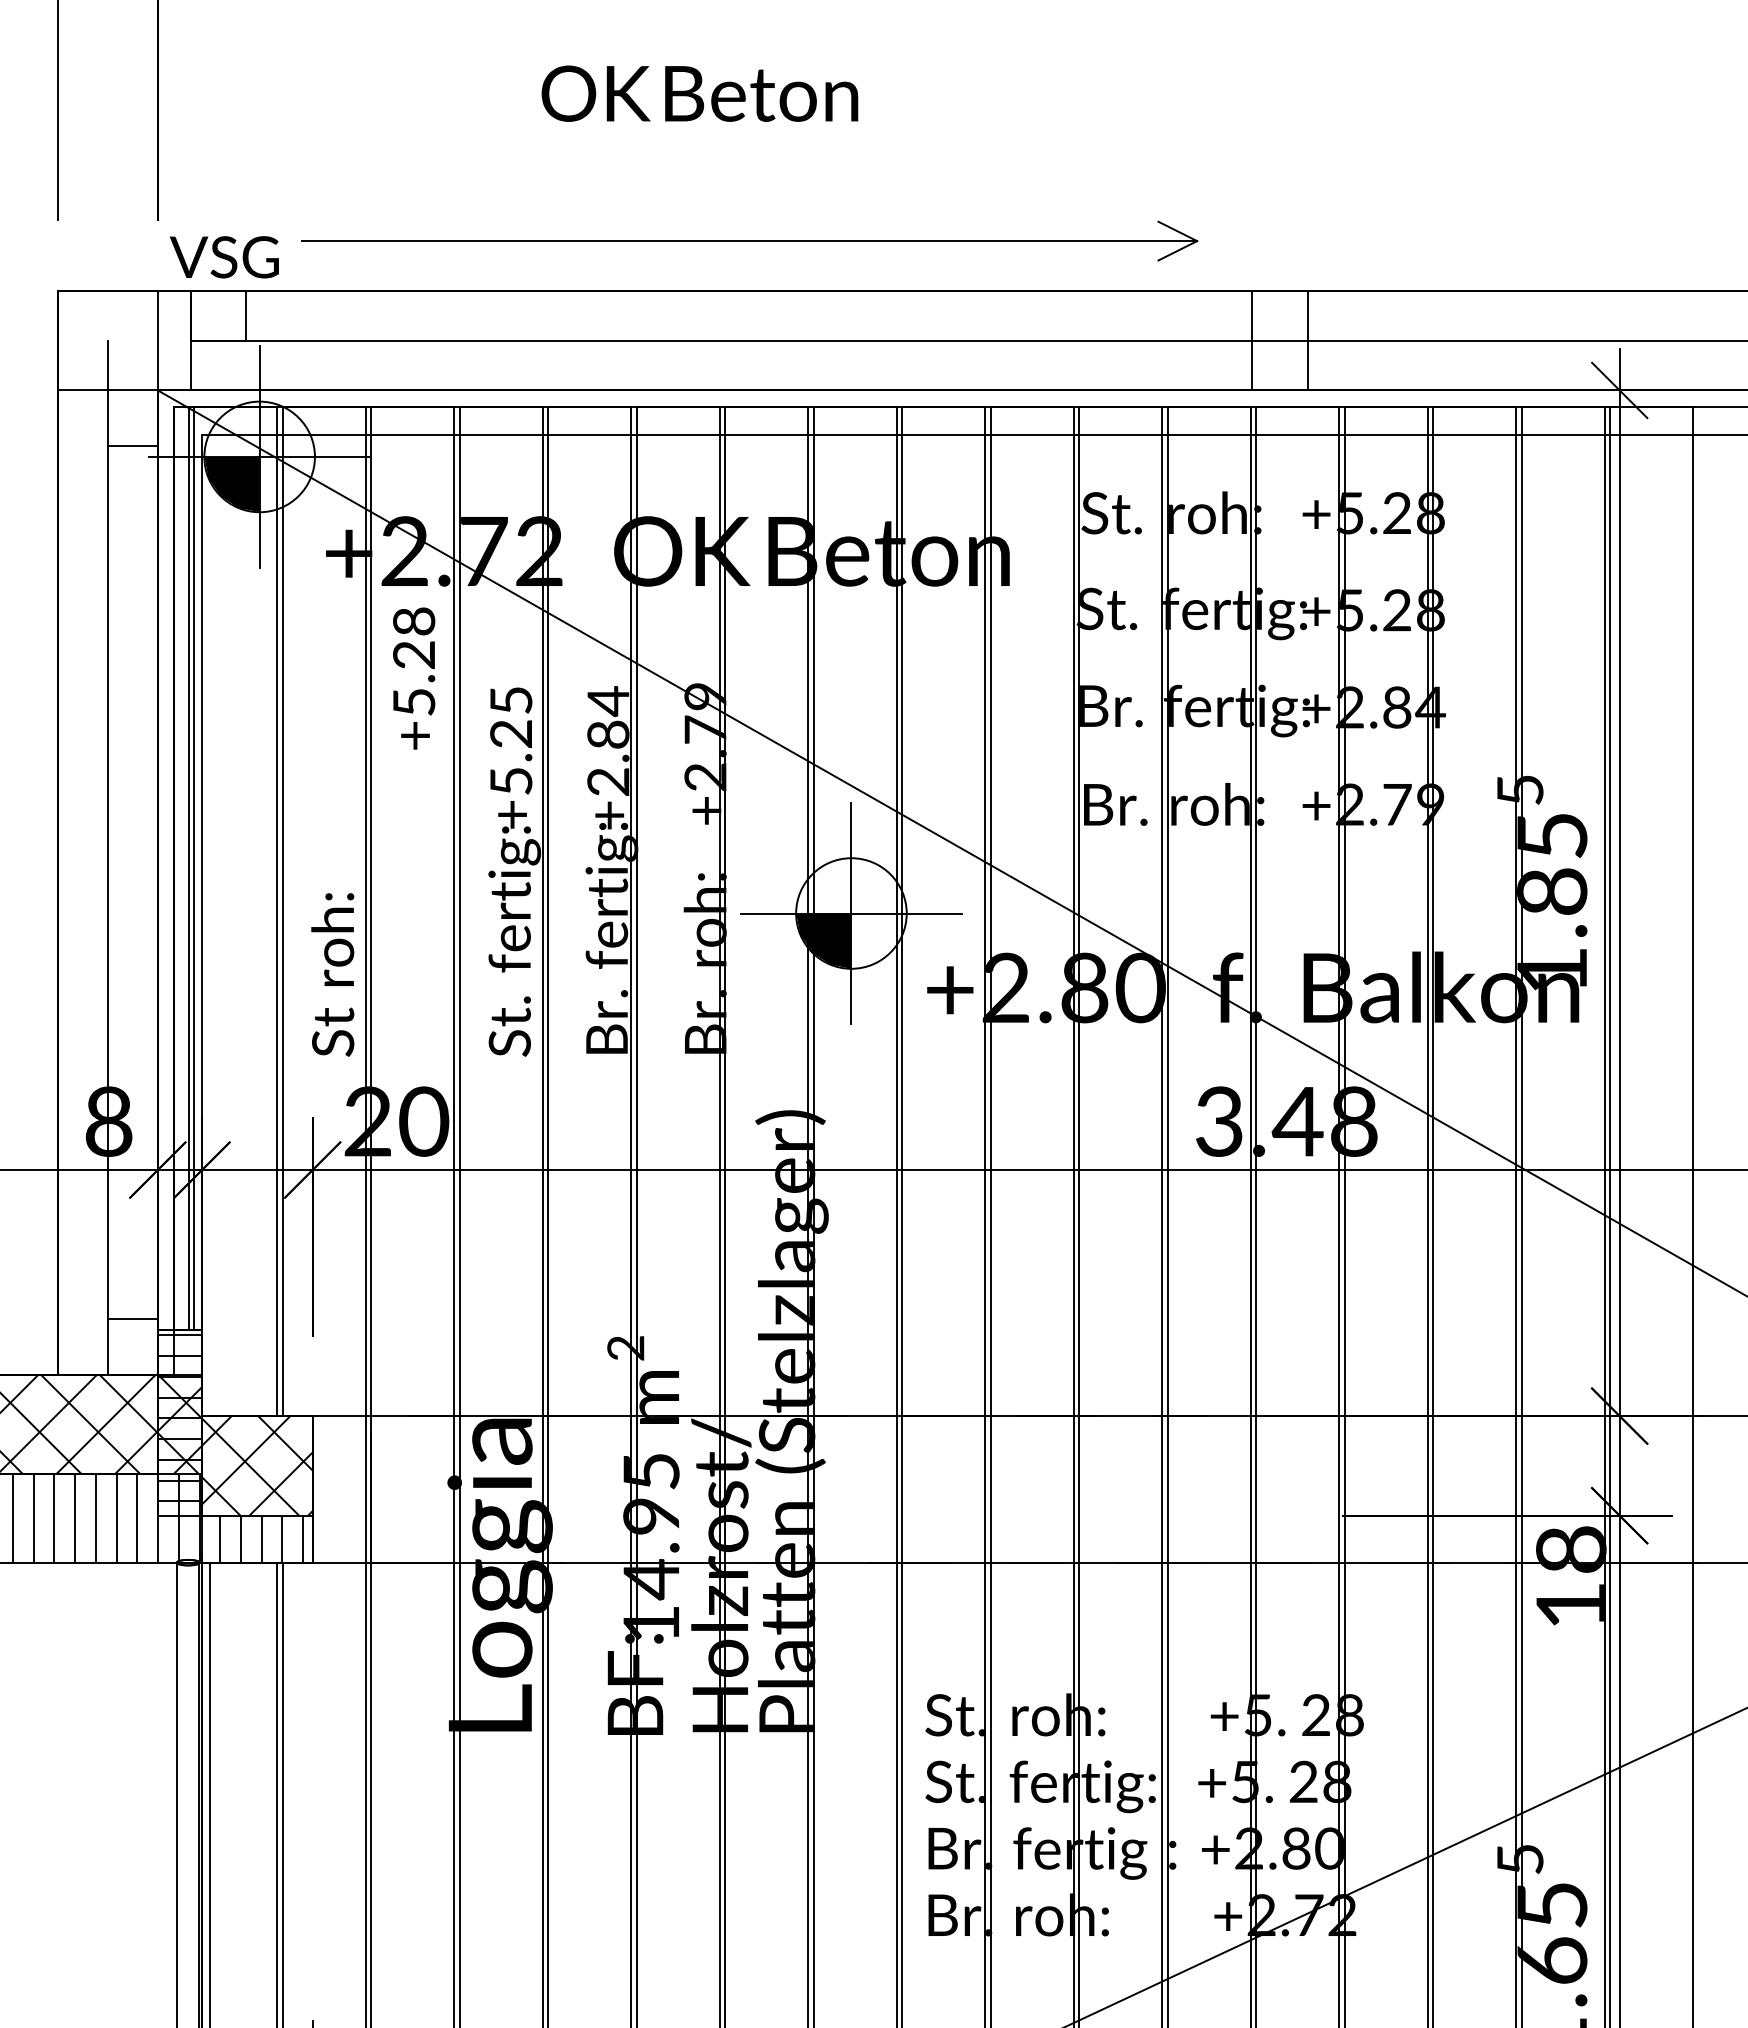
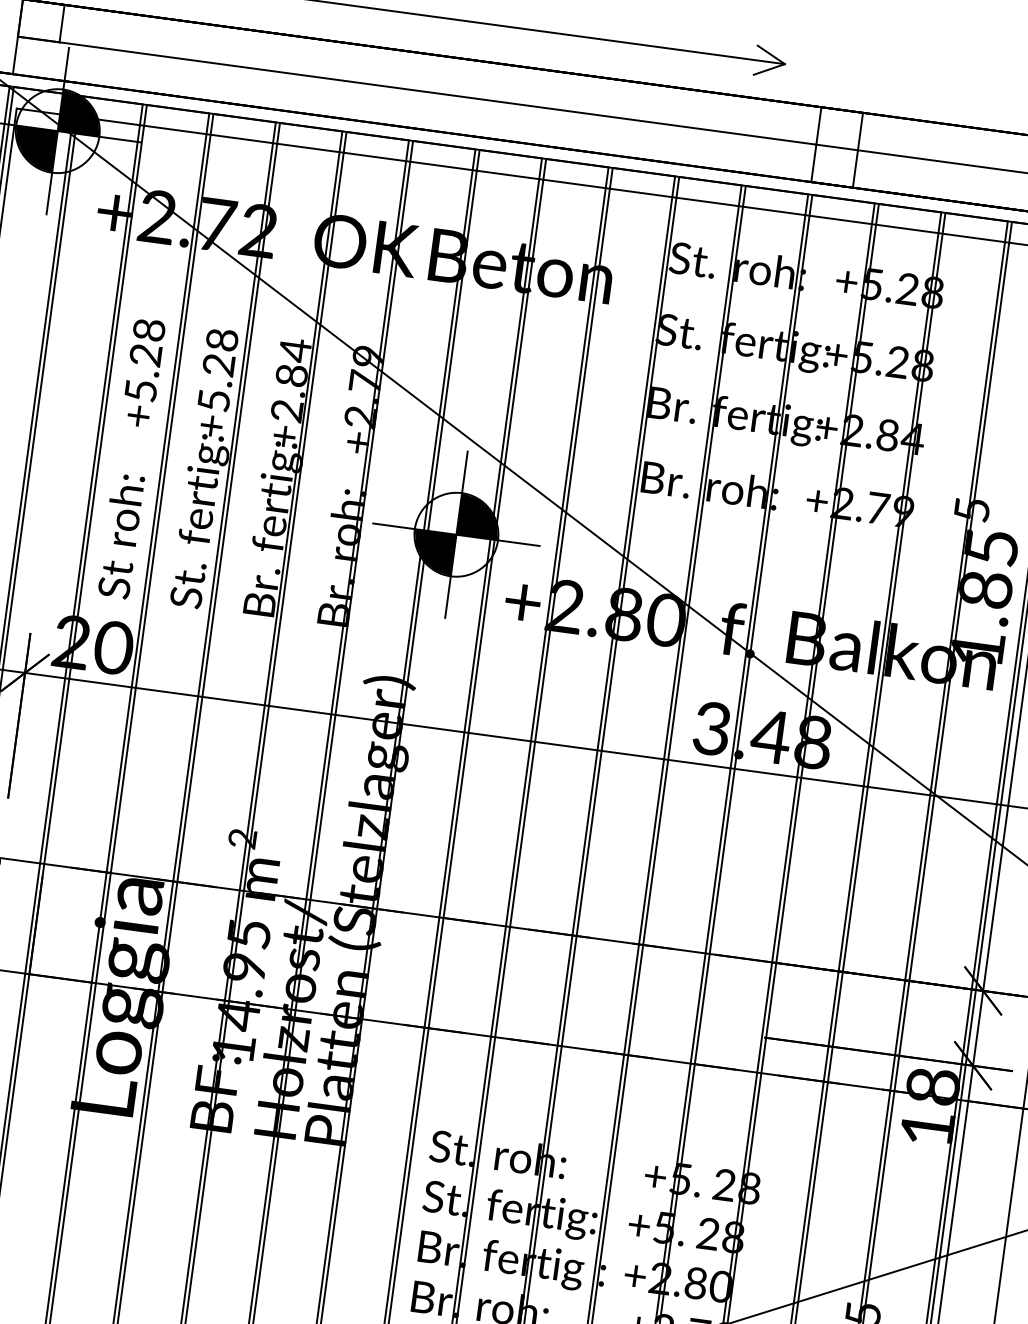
fill: (286, 428) -> (80, 112), added
text: (414, 678) -> (143, 372), moved
text: (511, 700) -> (222, 339), +5.25 -> +5.28
fill: (878, 885) -> (479, 516), added
text: (332, 974) -> (120, 536), moved

